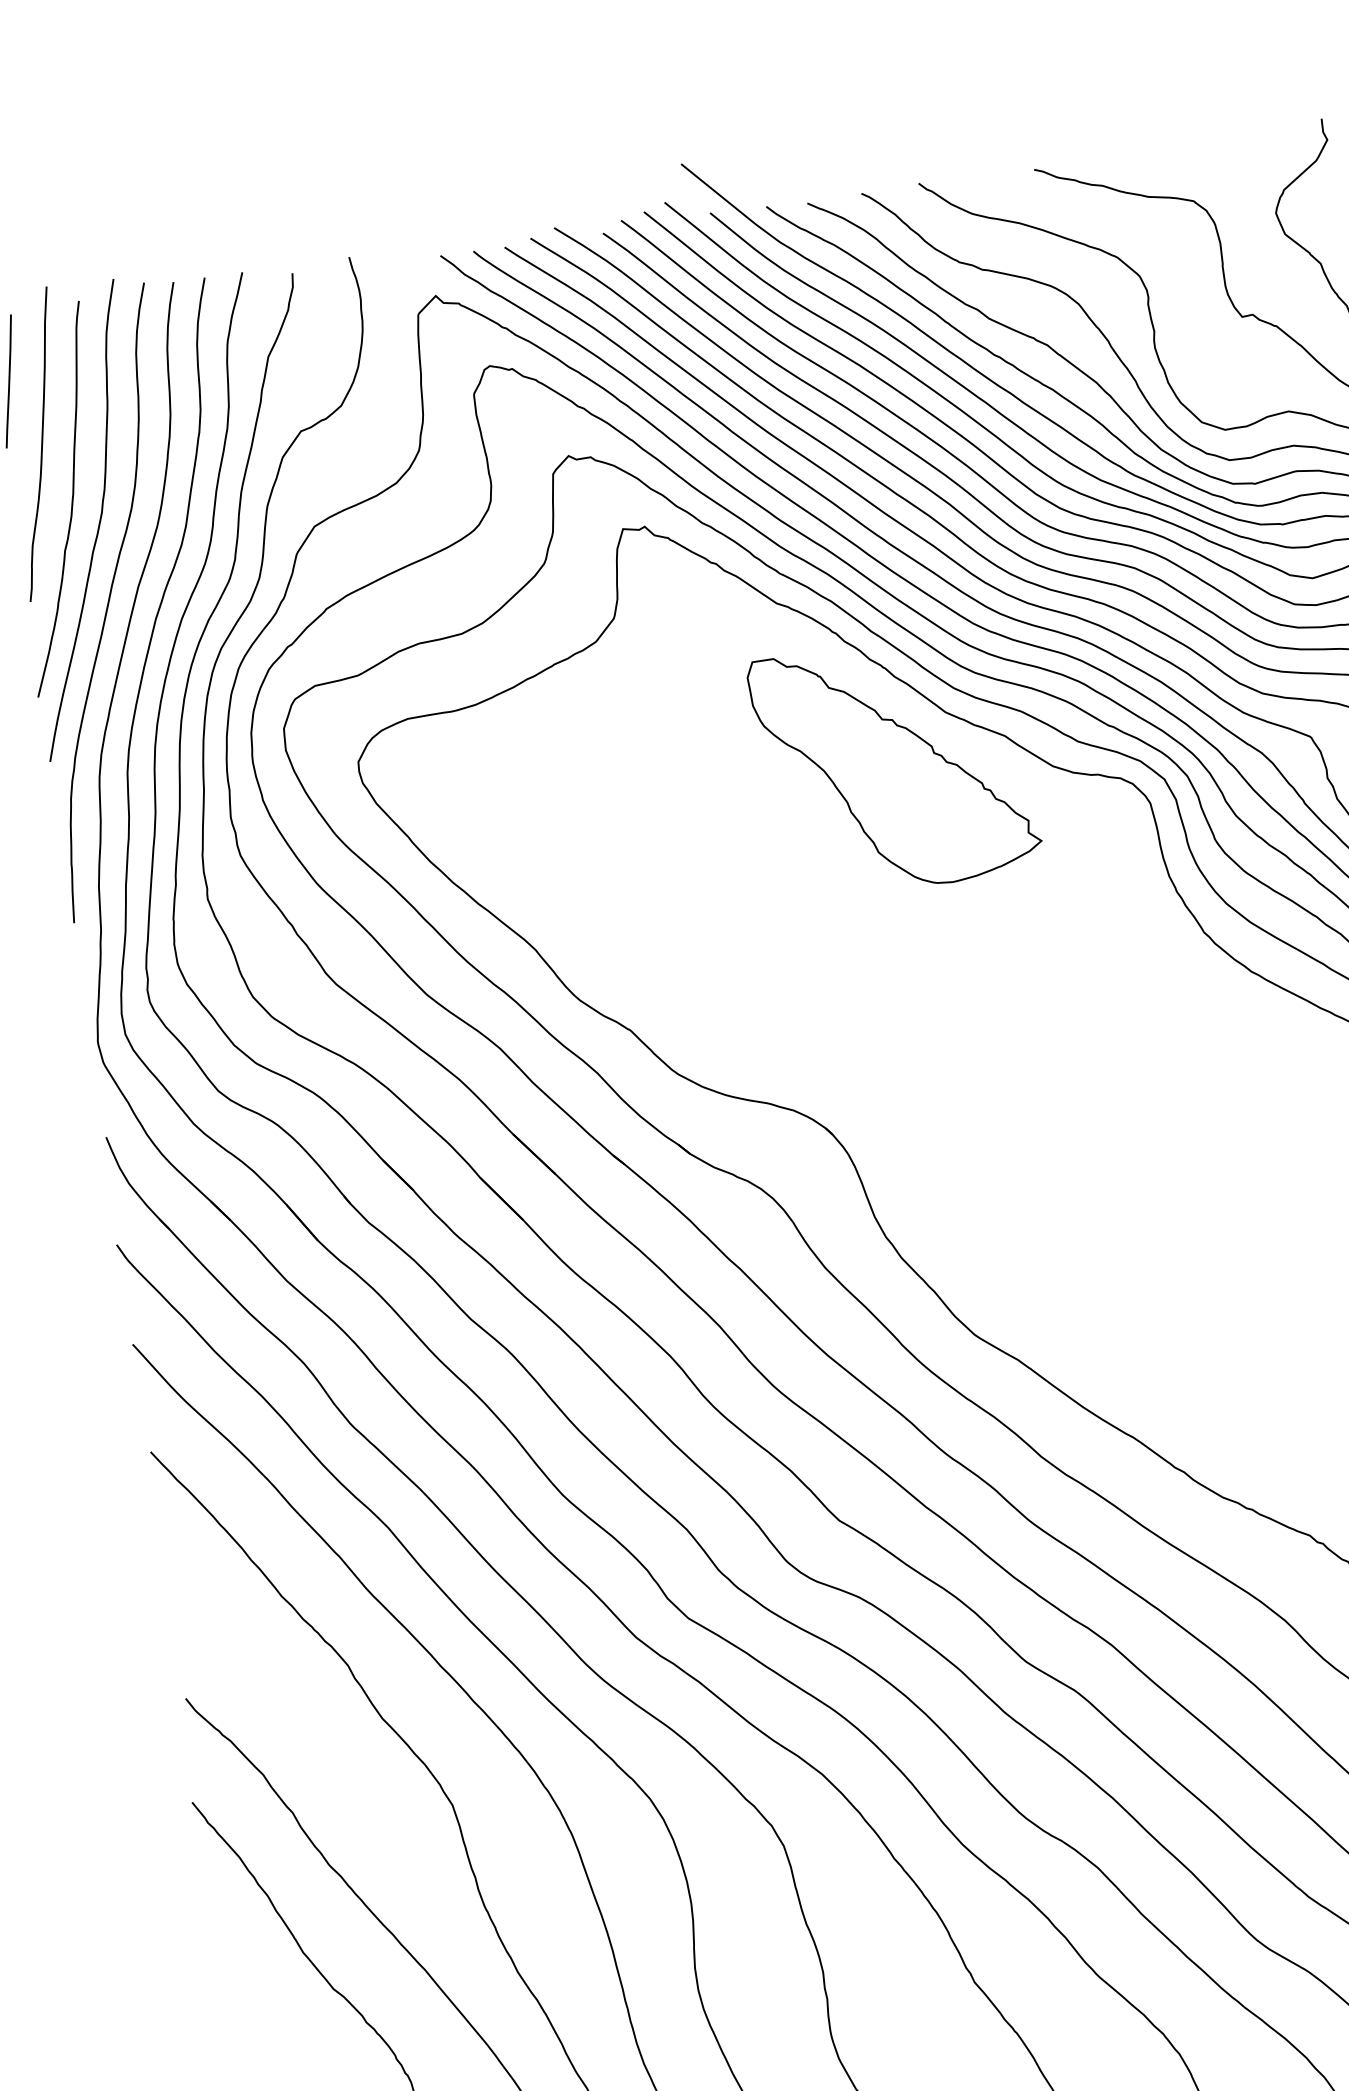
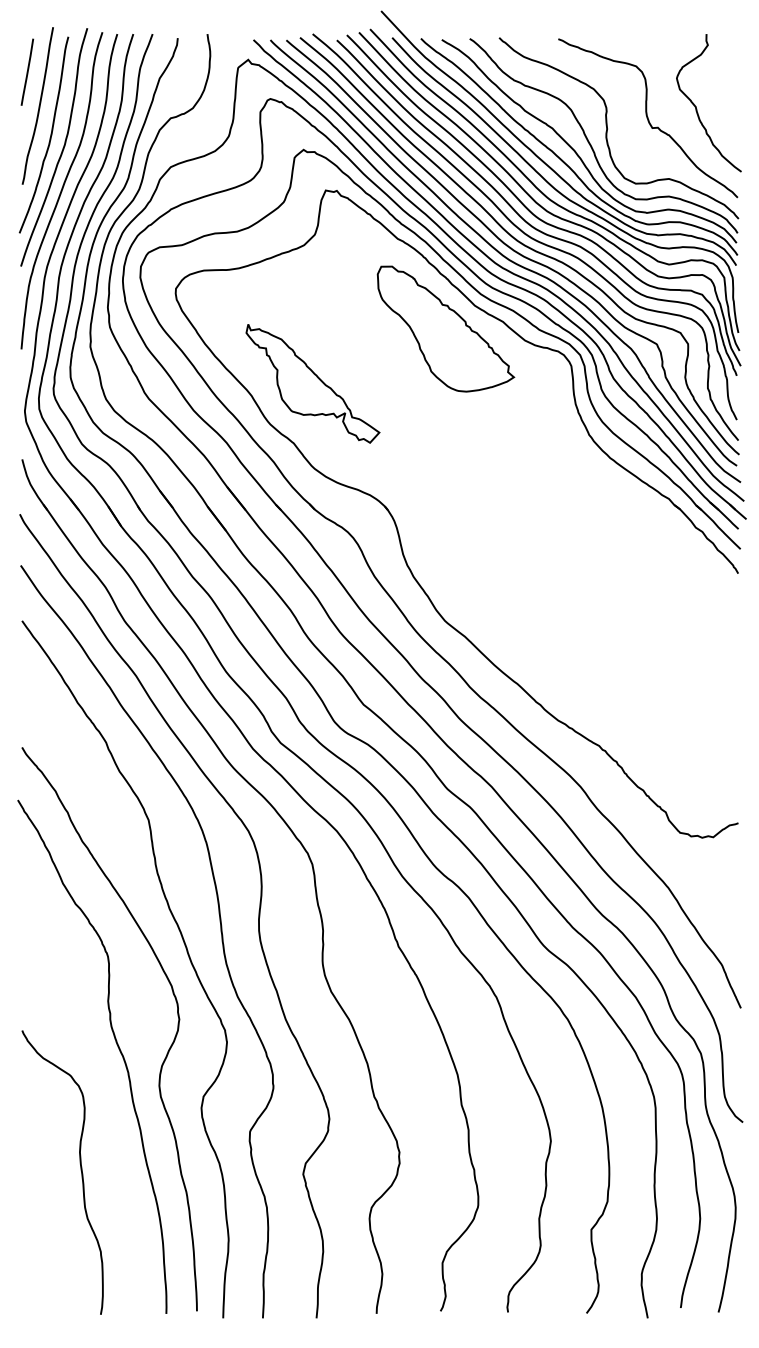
part: (650, 908) -> (312, 383), added

